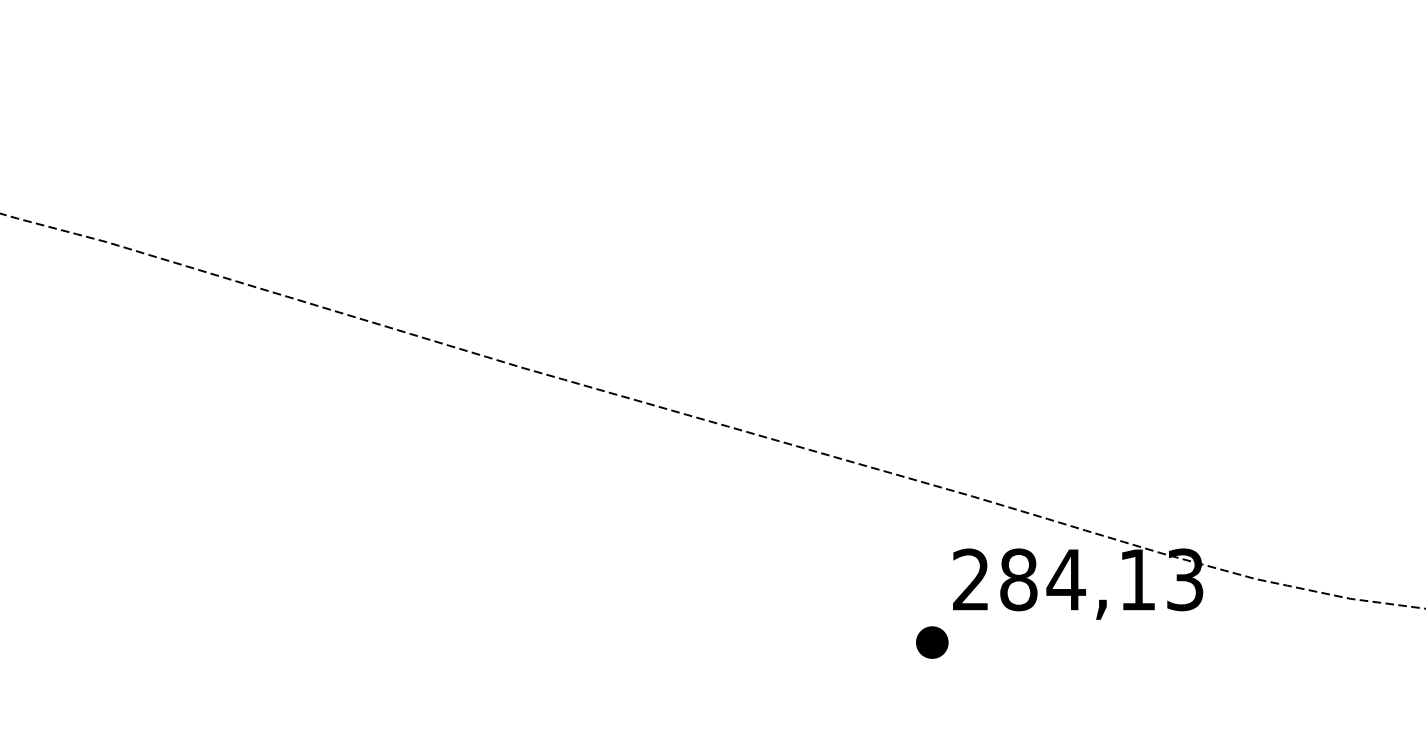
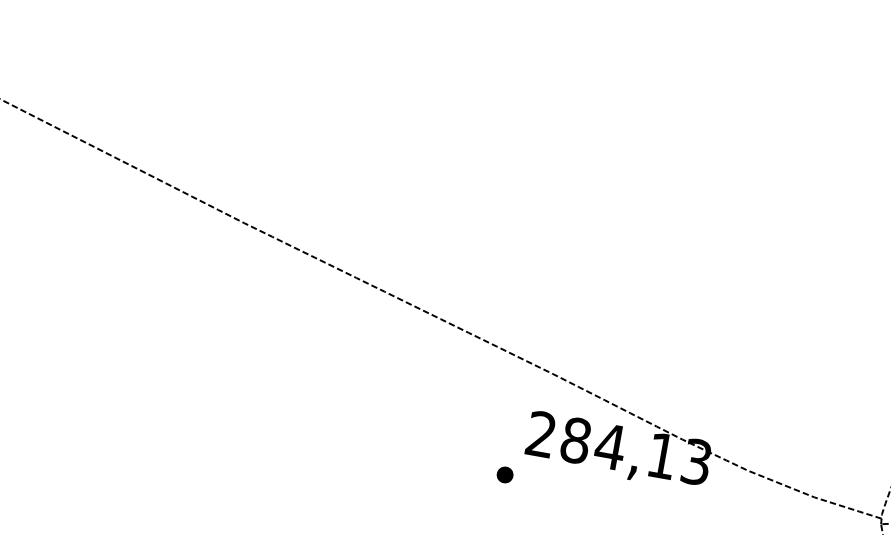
part: (932, 642) -> (505, 474), size x0.7

